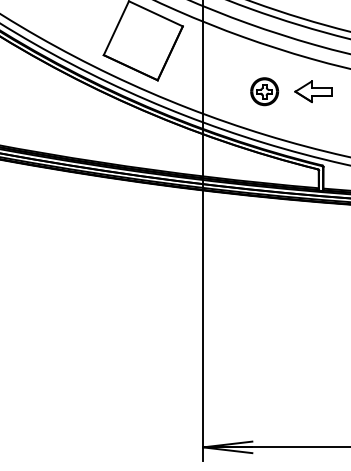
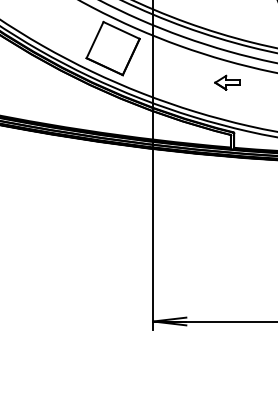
part: (264, 91) -> (194, 82), removed

